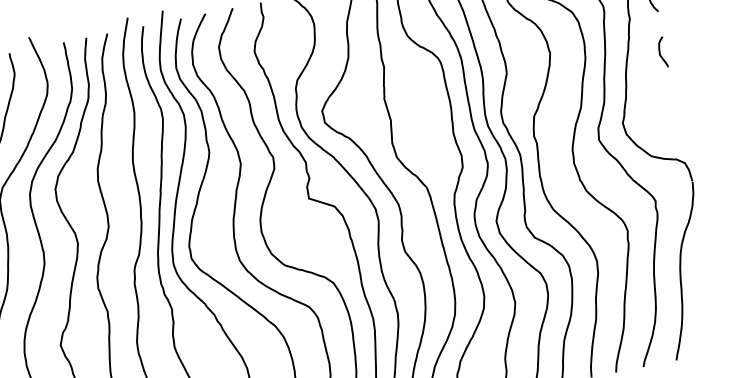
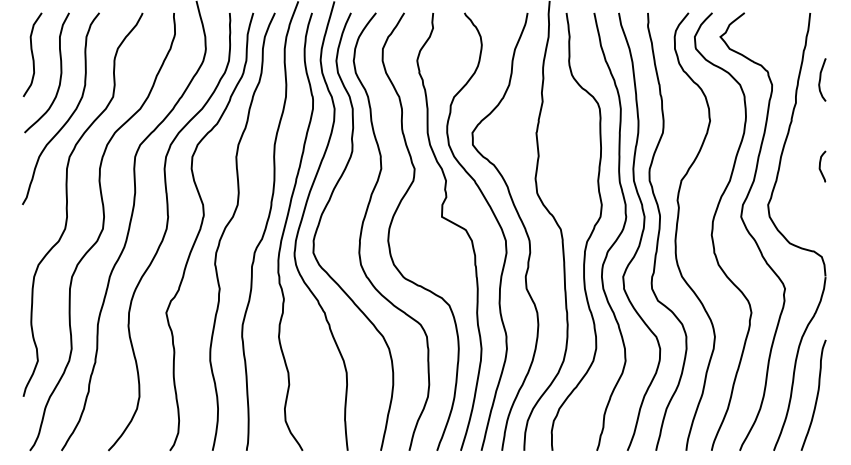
curve: (660, 52) -> (820, 166), moved
curve: (706, 297) -> (816, 394), added

